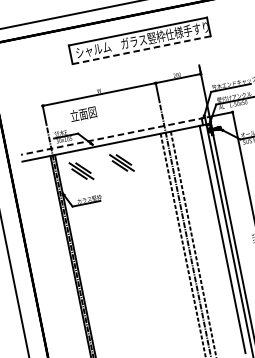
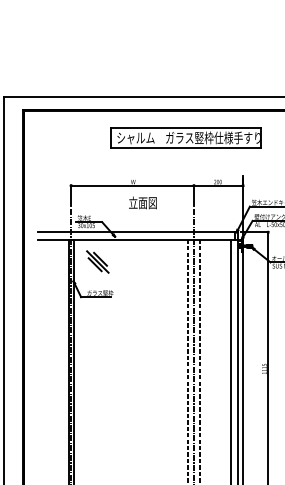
line: (141, 50) -> (185, 148), dashed -> solid
text: (82, 113) -> (142, 202), moved
line: (113, 136) -> (138, 232), dashed -> solid
part: (121, 162) -> (141, 261), removed

